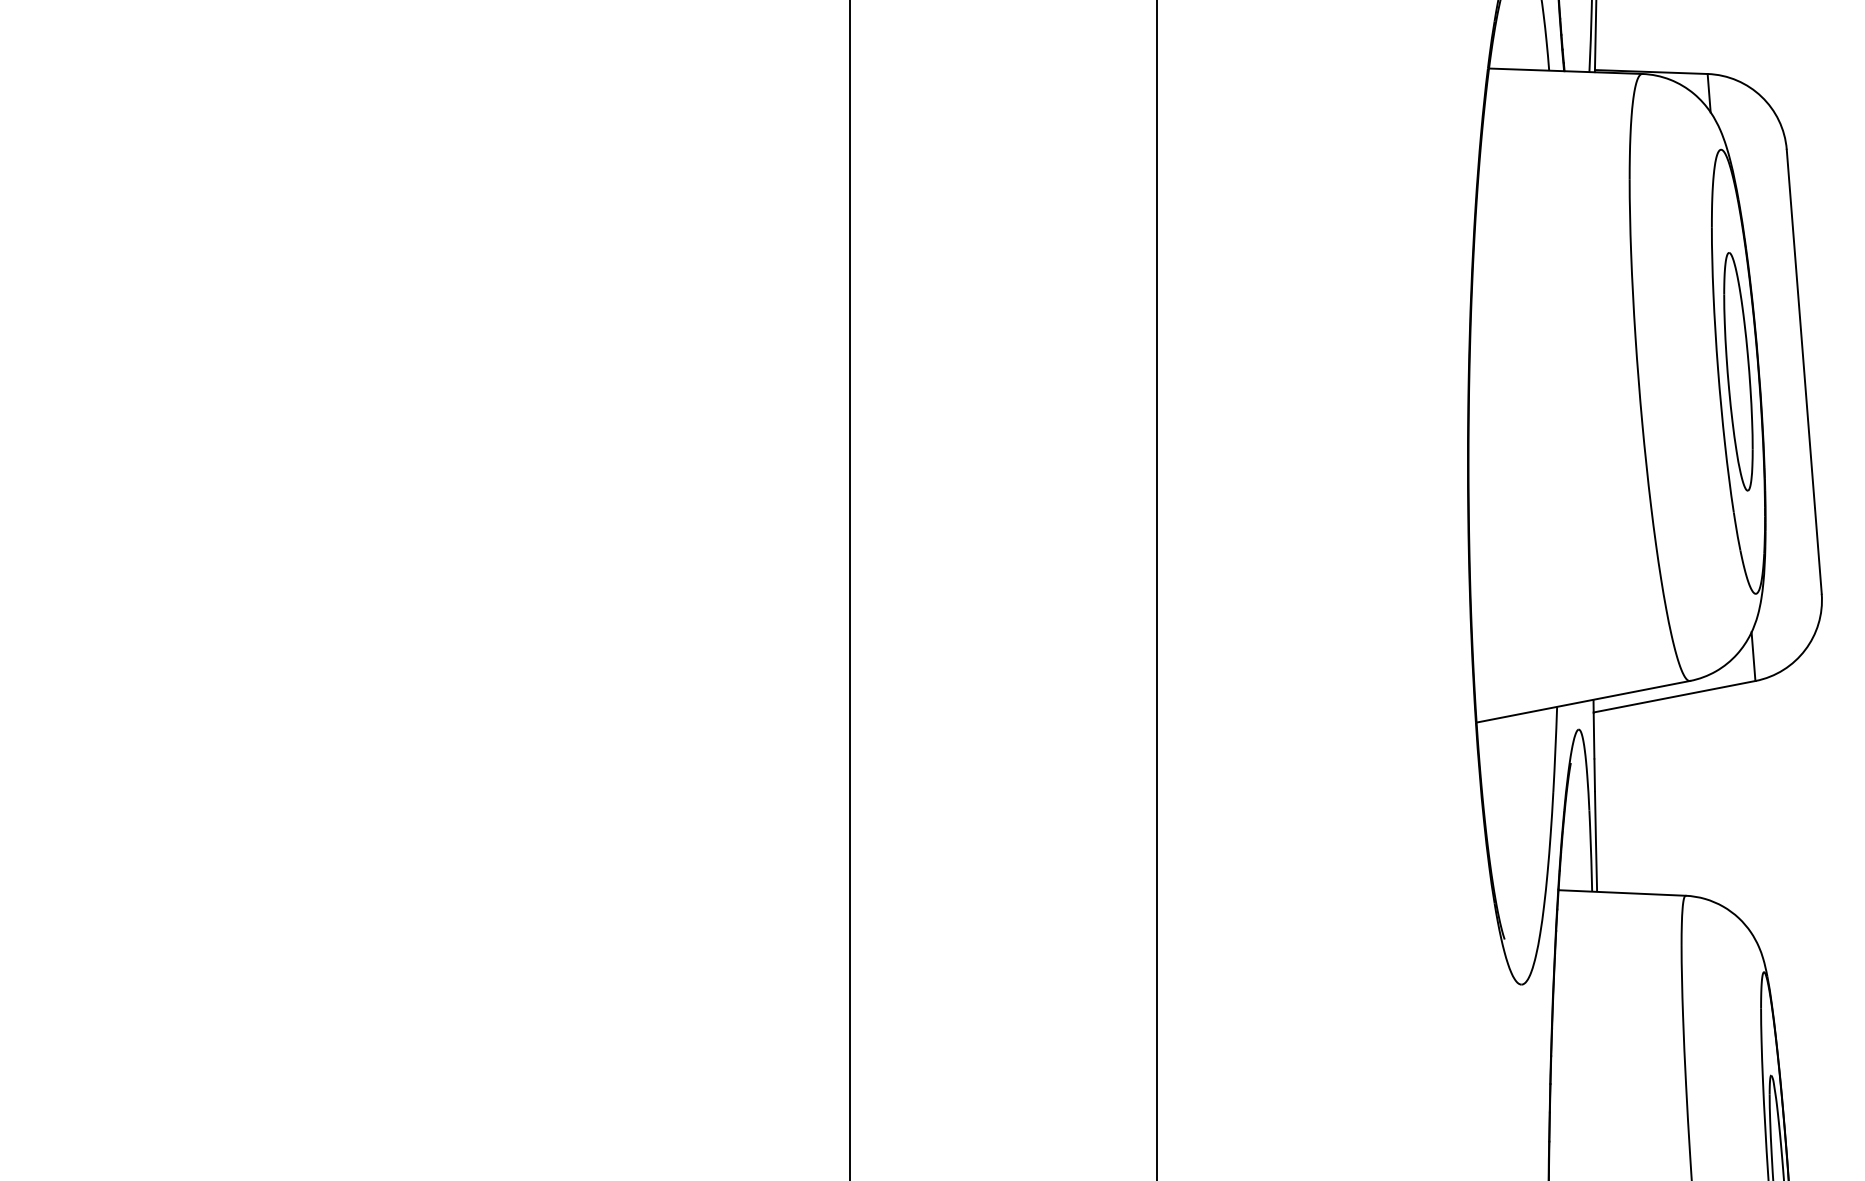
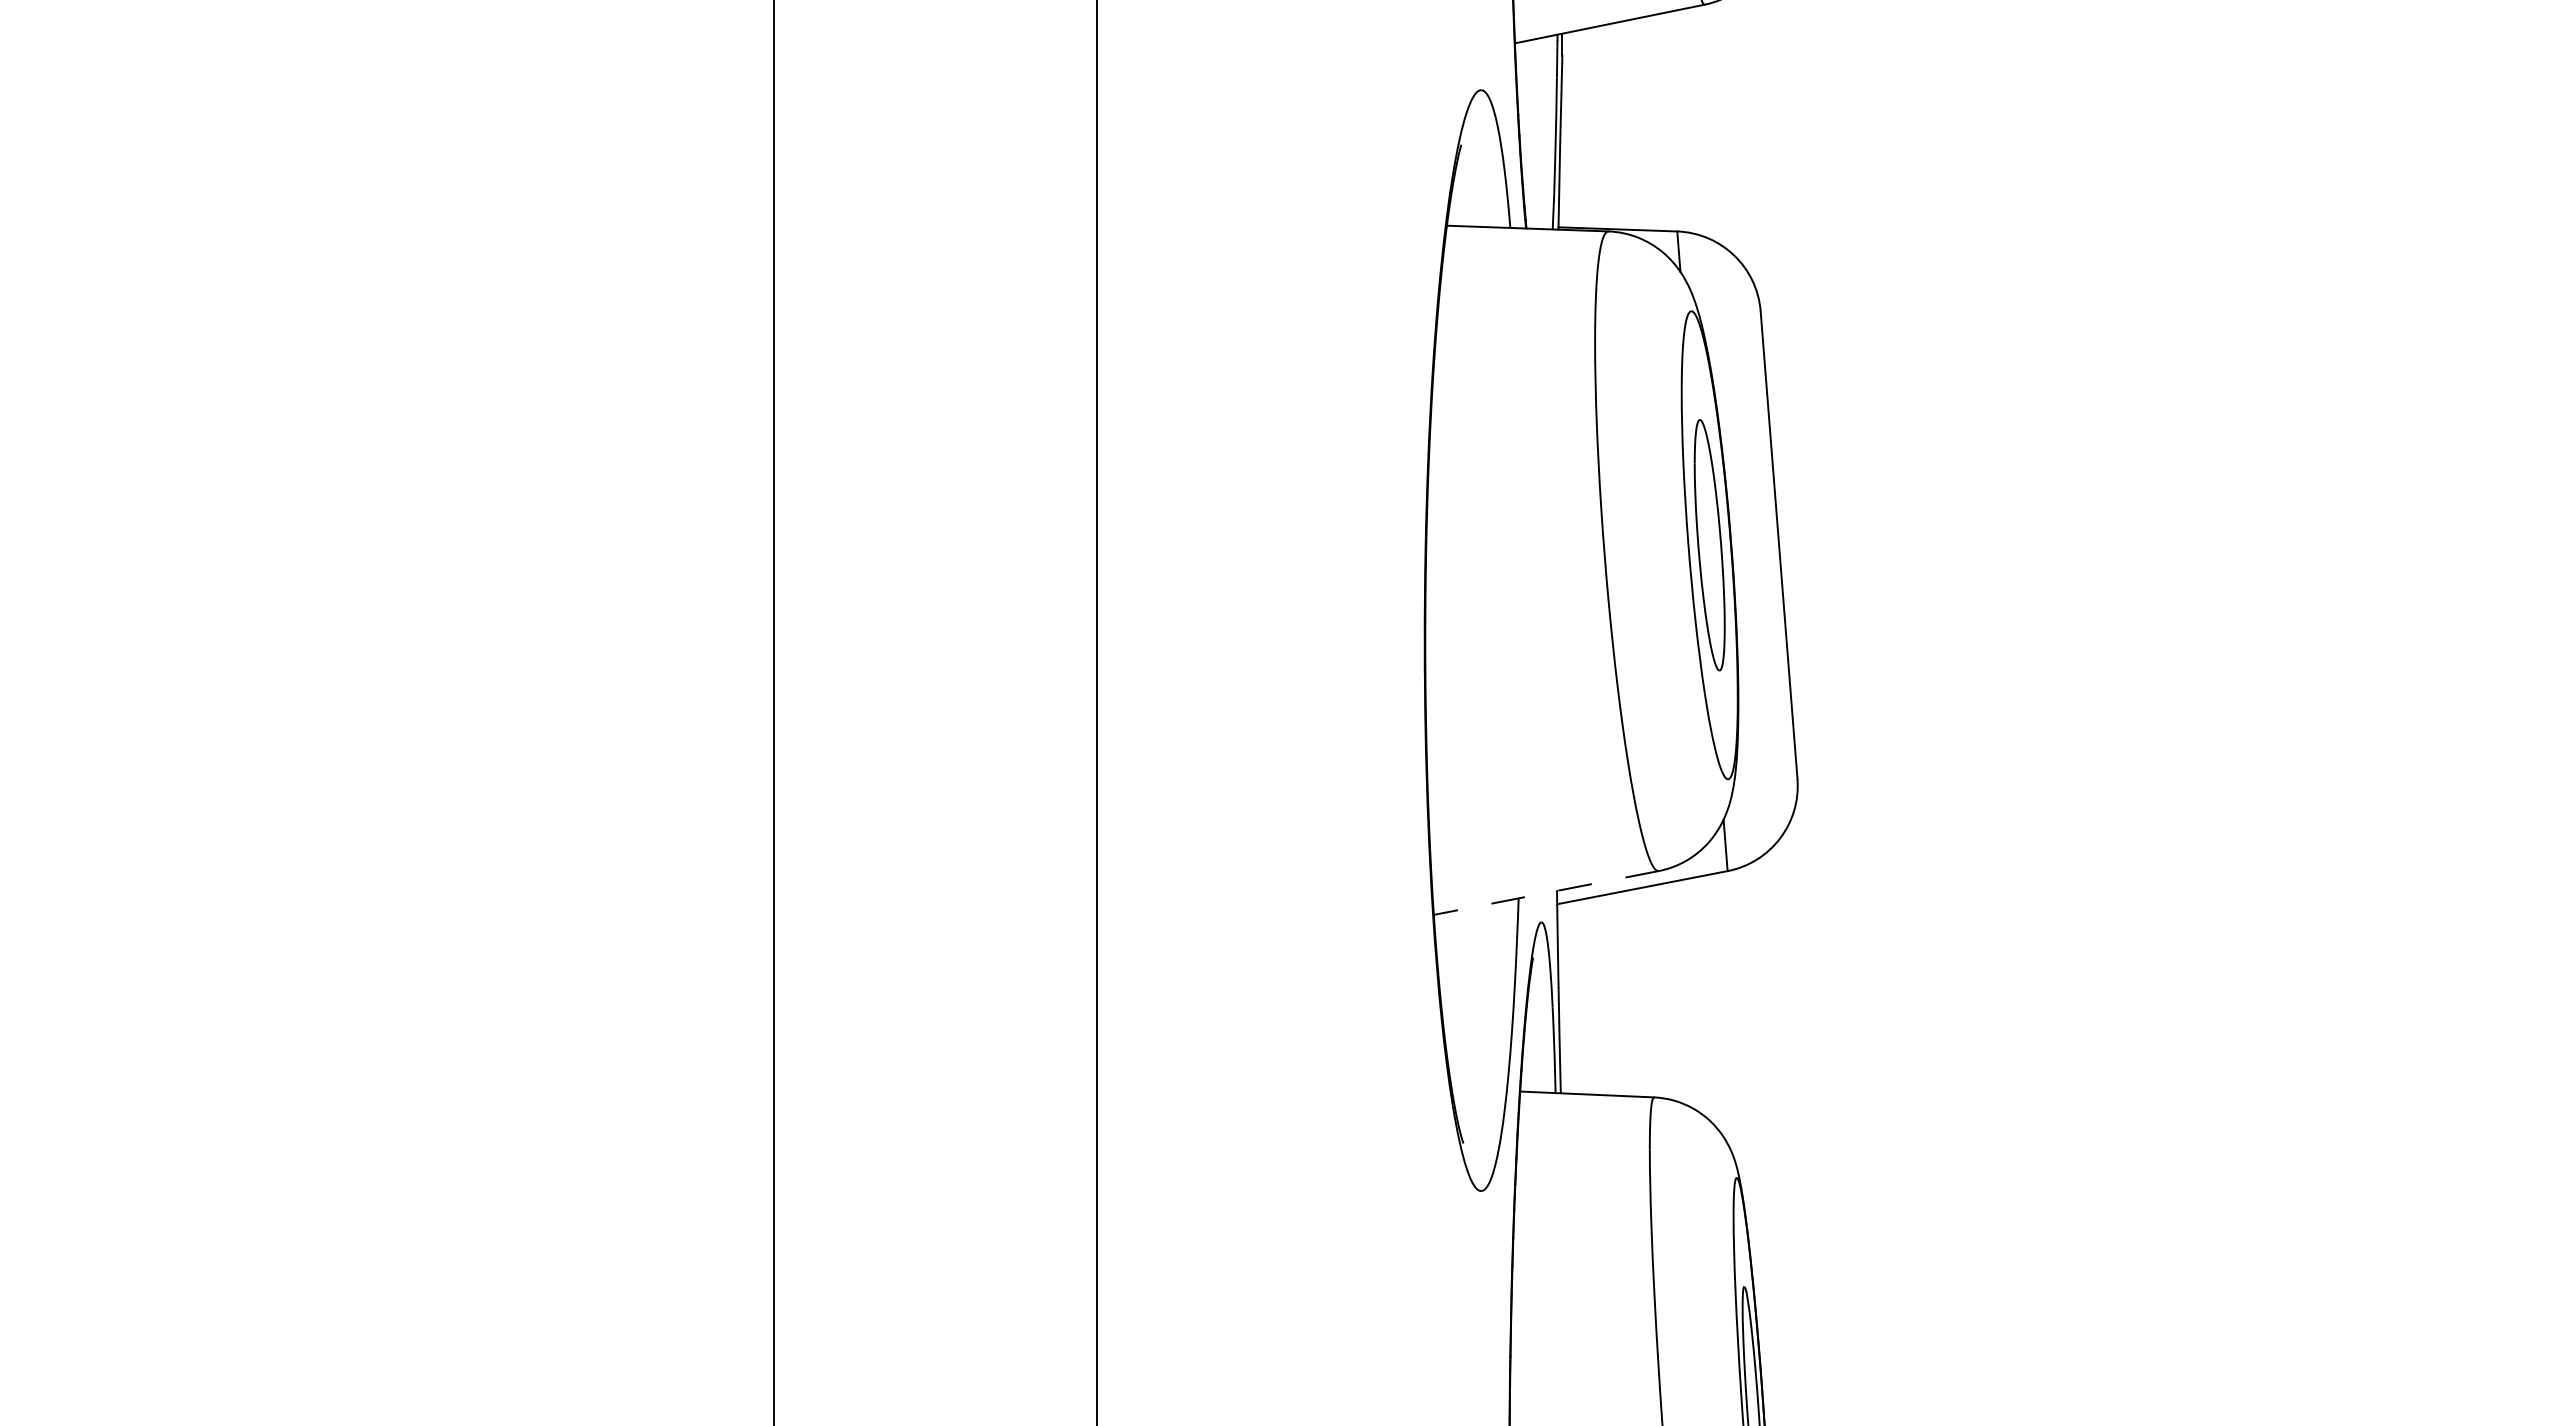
line: (1583, 701) -> (1546, 892), solid -> dashed

